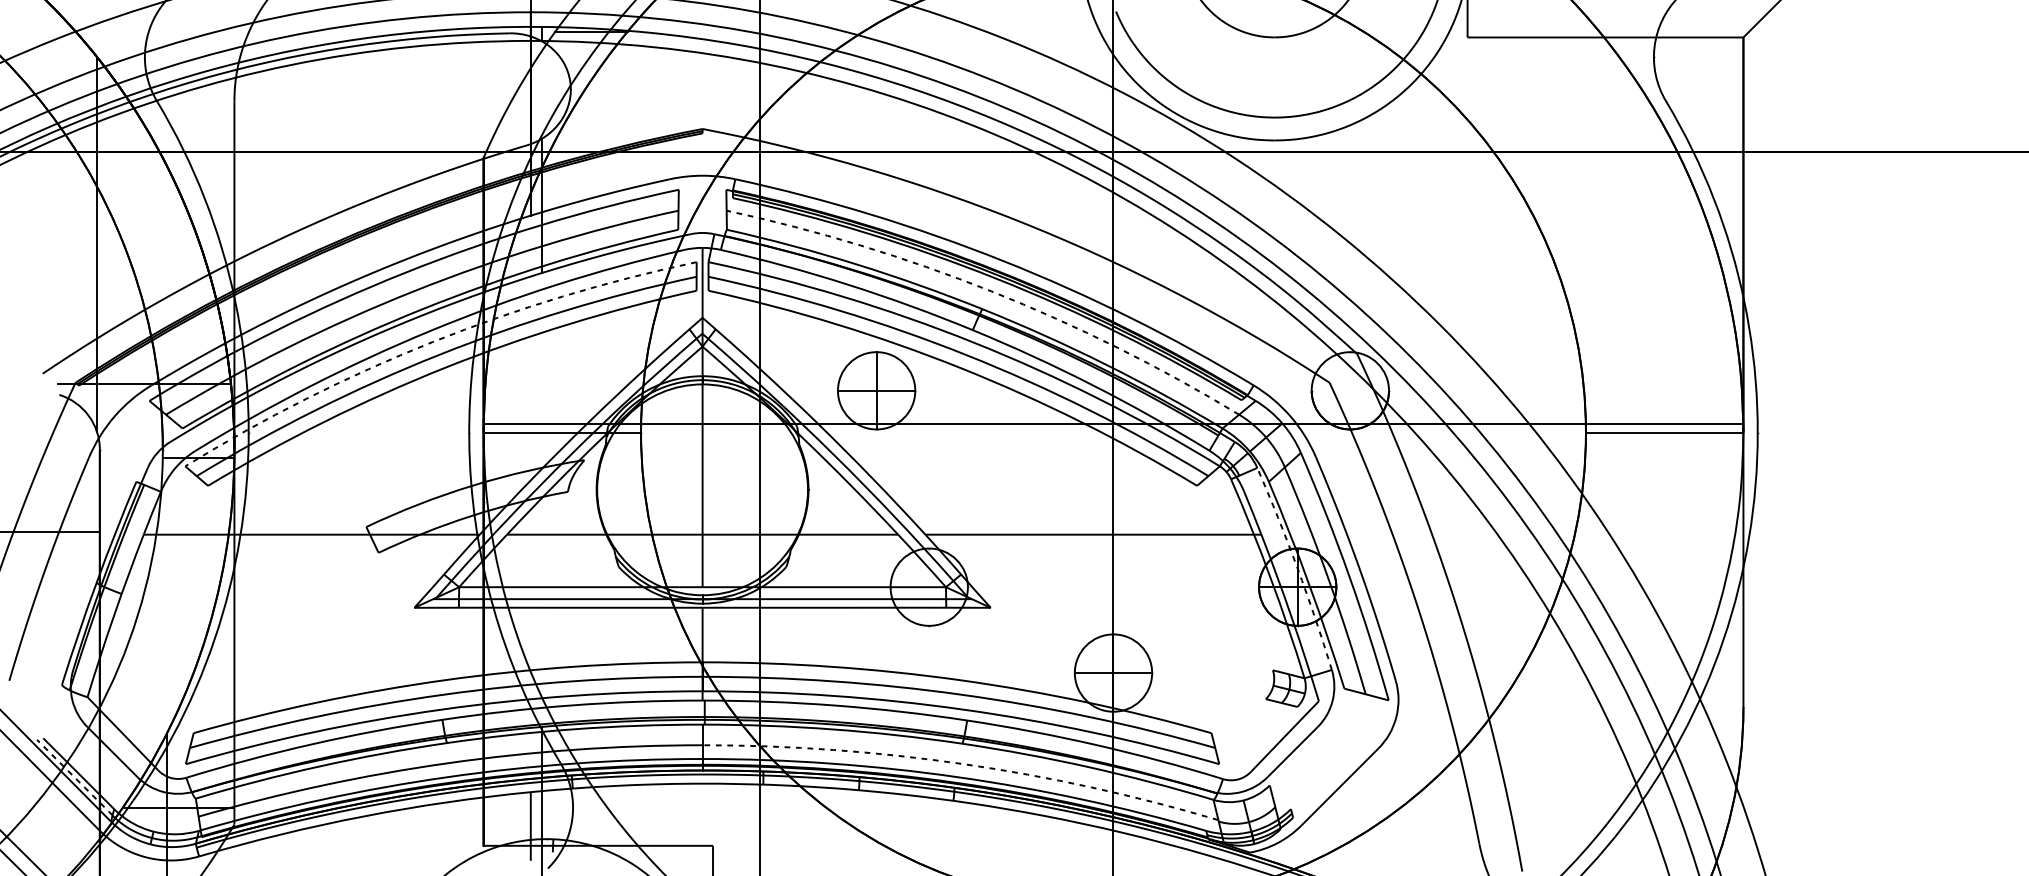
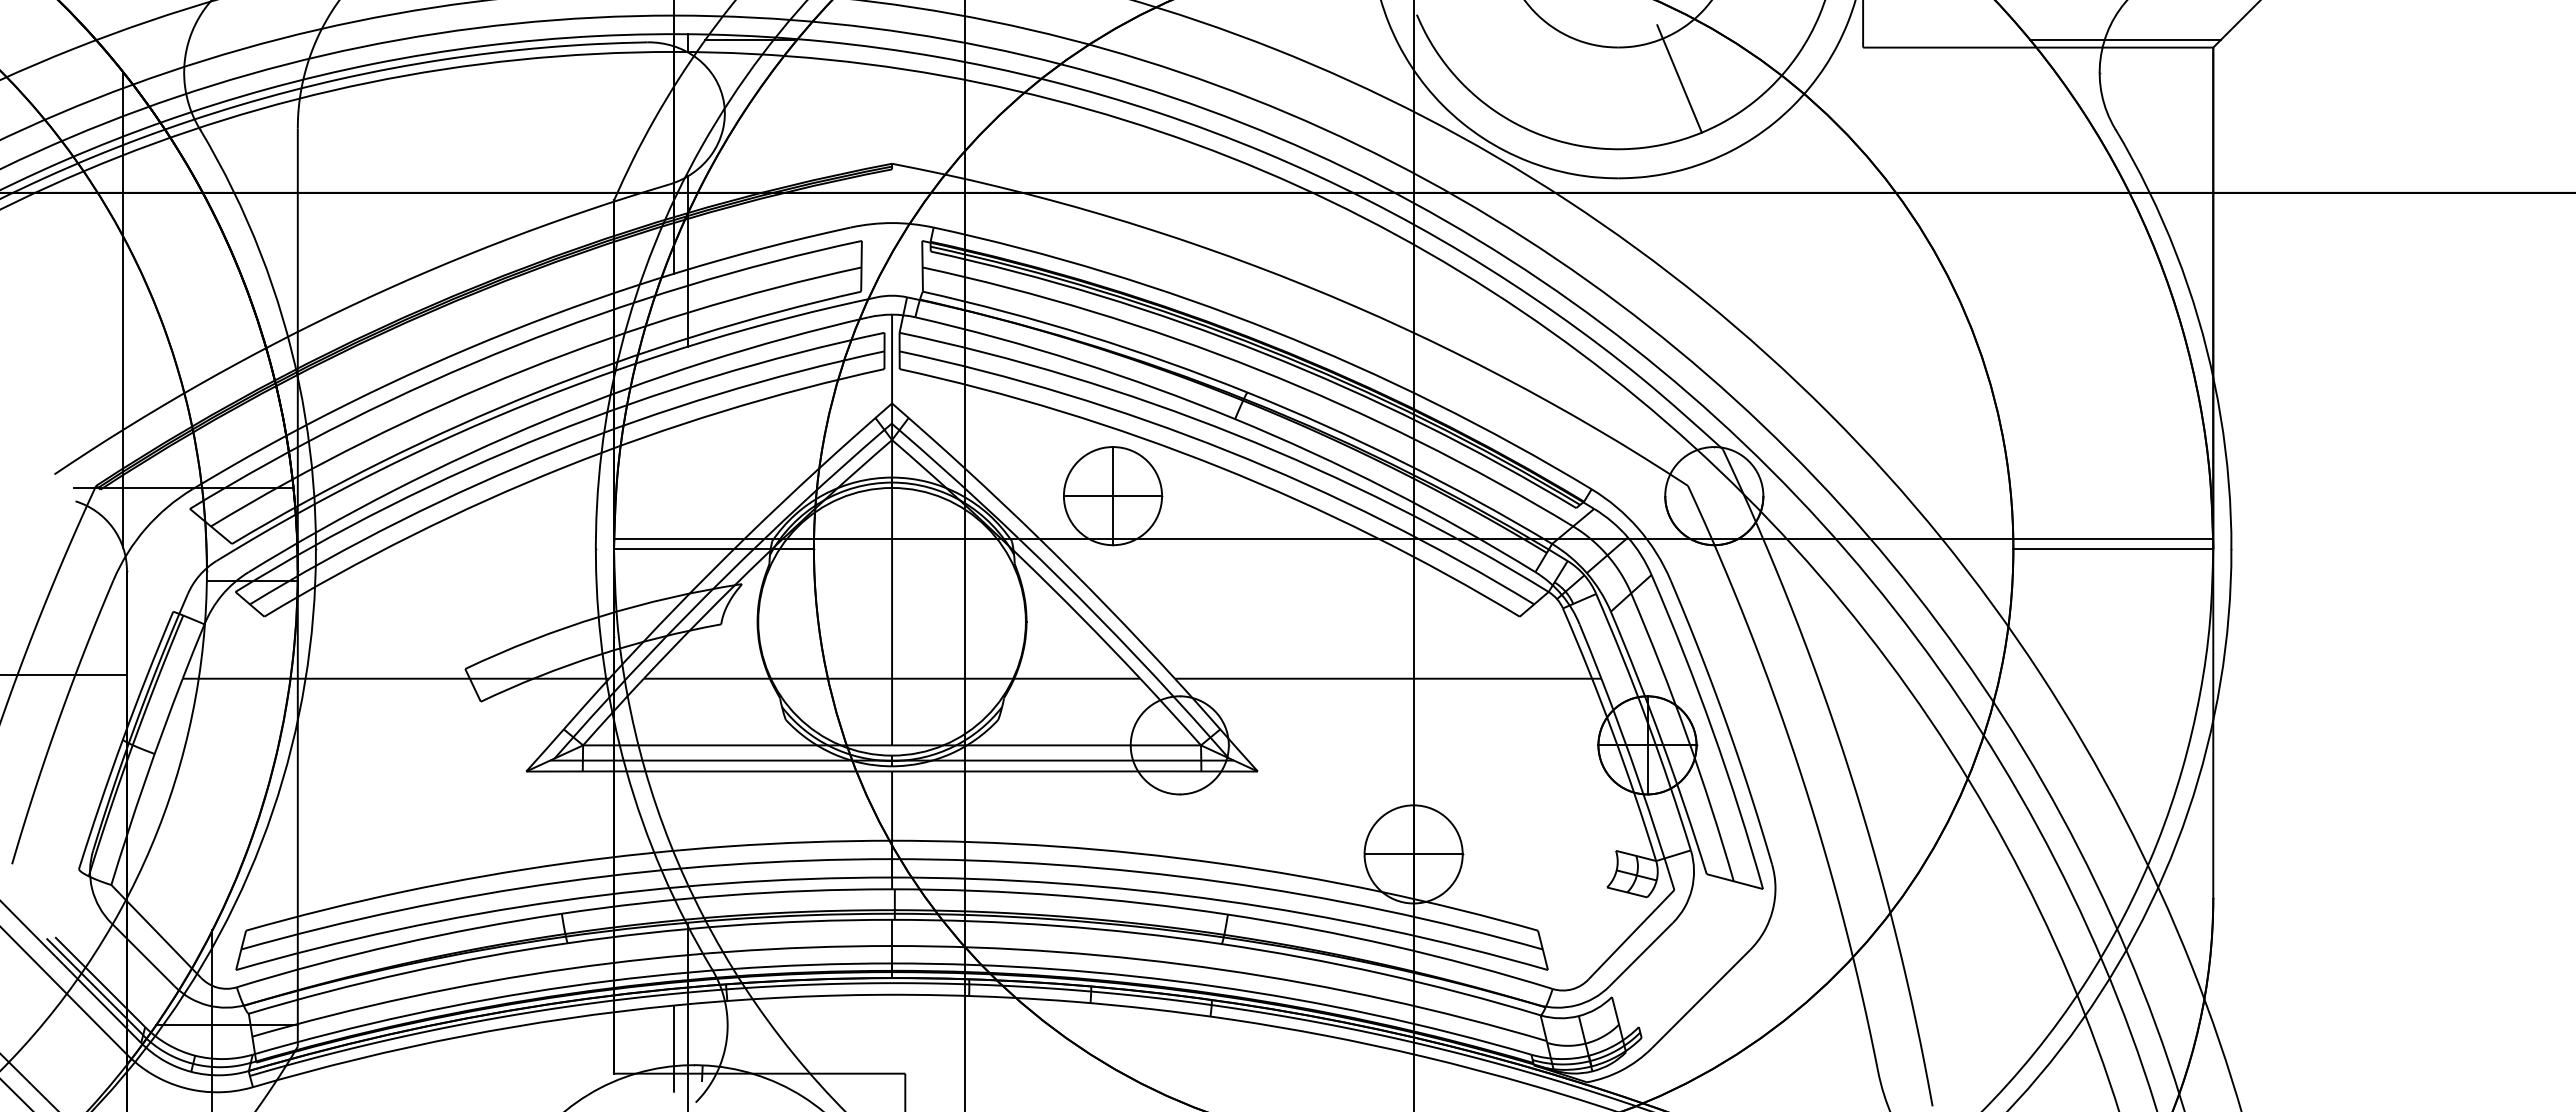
line: (1674, 31) -> (2125, 40), added
line: (1322, 61) -> (1679, 78), added
arc: (991, 291) -> (1258, 369), dashed -> solid
arc: (431, 342) -> (548, 434), dashed -> solid
arc: (1297, 567) -> (1647, 720), dashed -> solid
arc: (962, 763) -> (1222, 969), dashed -> solid
line: (75, 777) -> (95, 987), dashed -> solid

